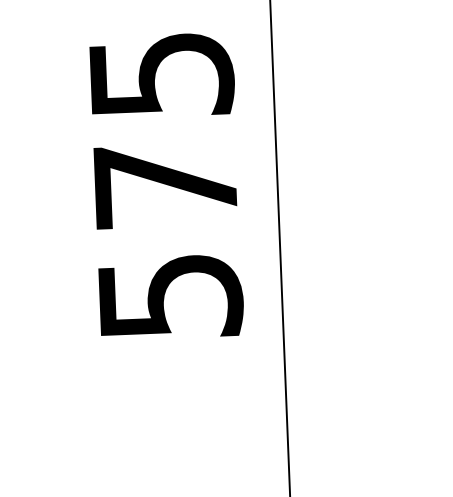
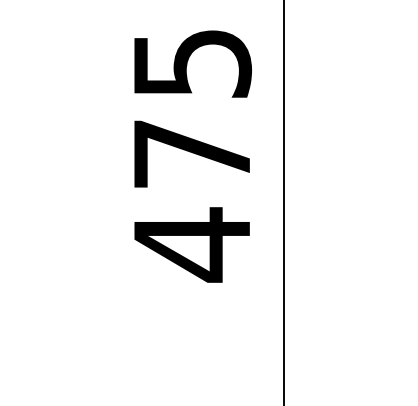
text: (170, 296) -> (192, 244), 575 -> 475

